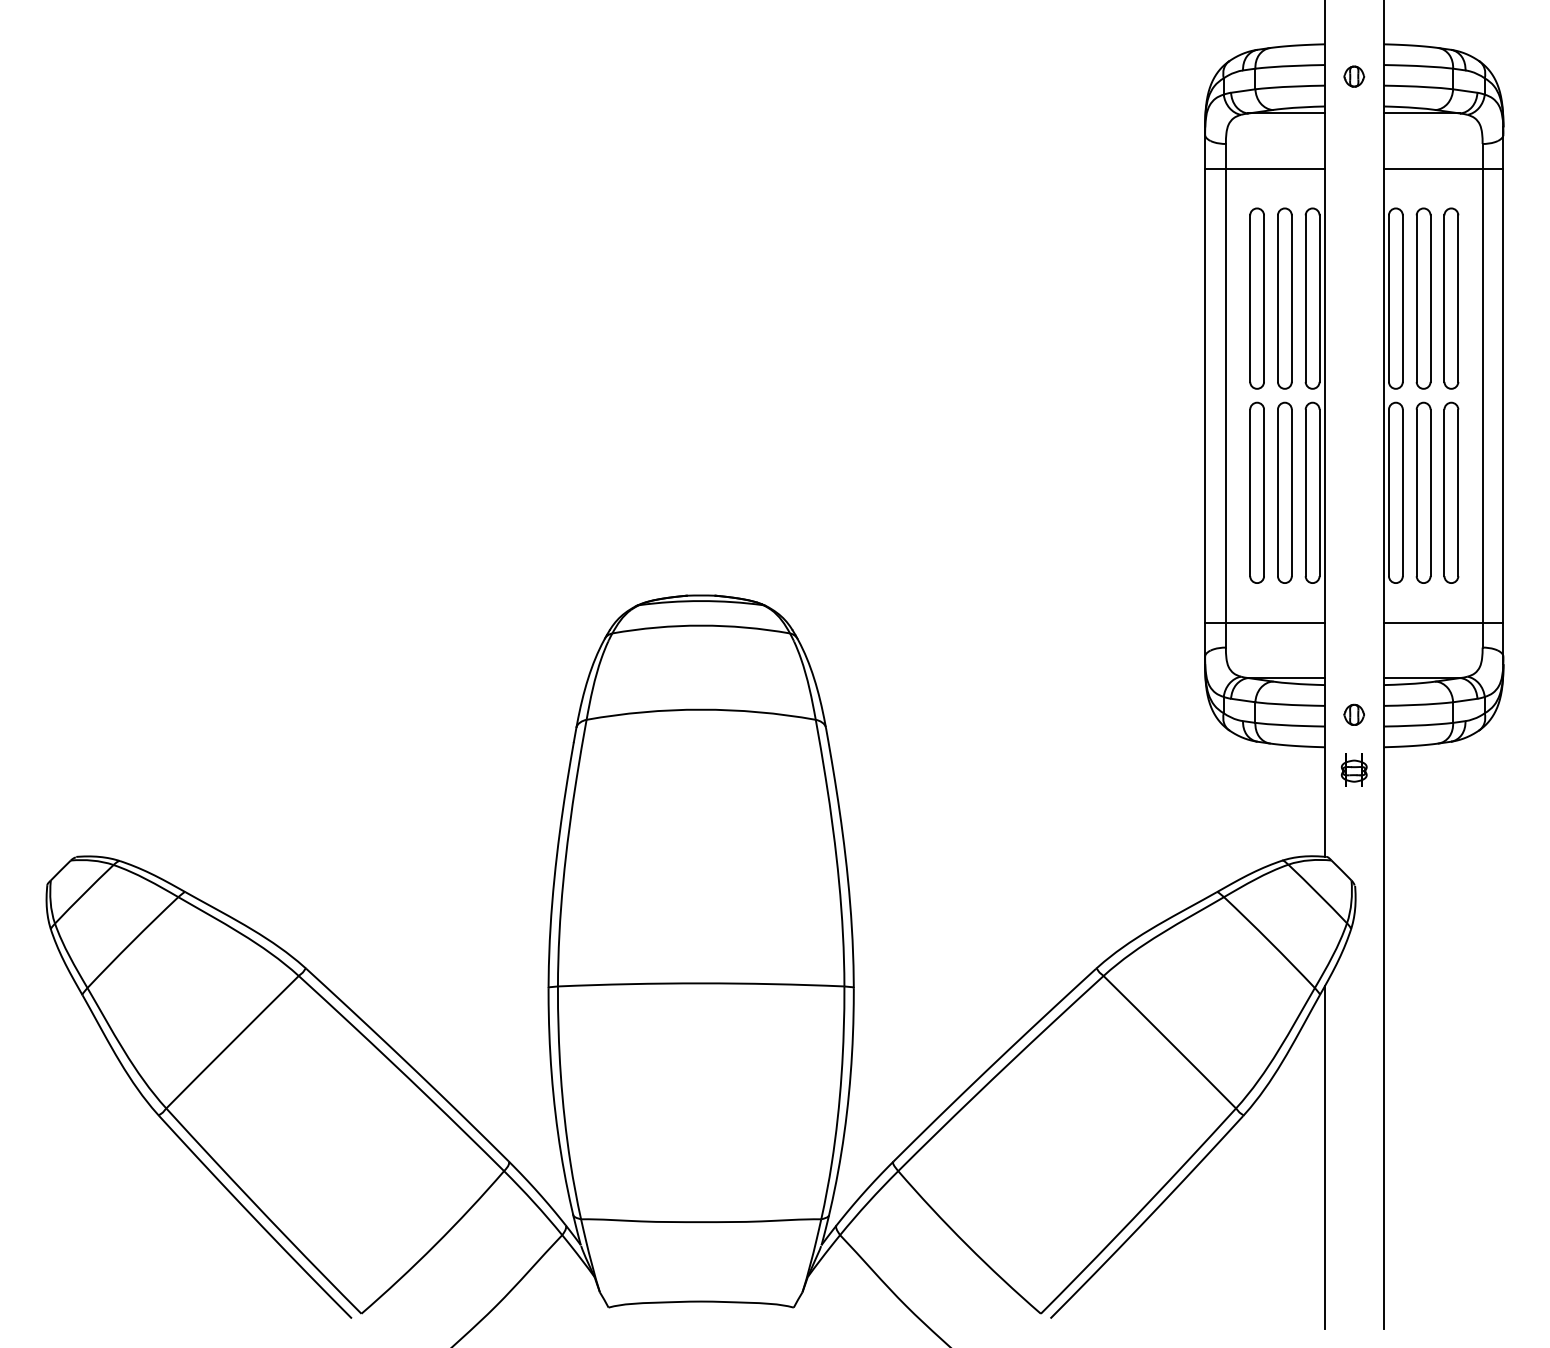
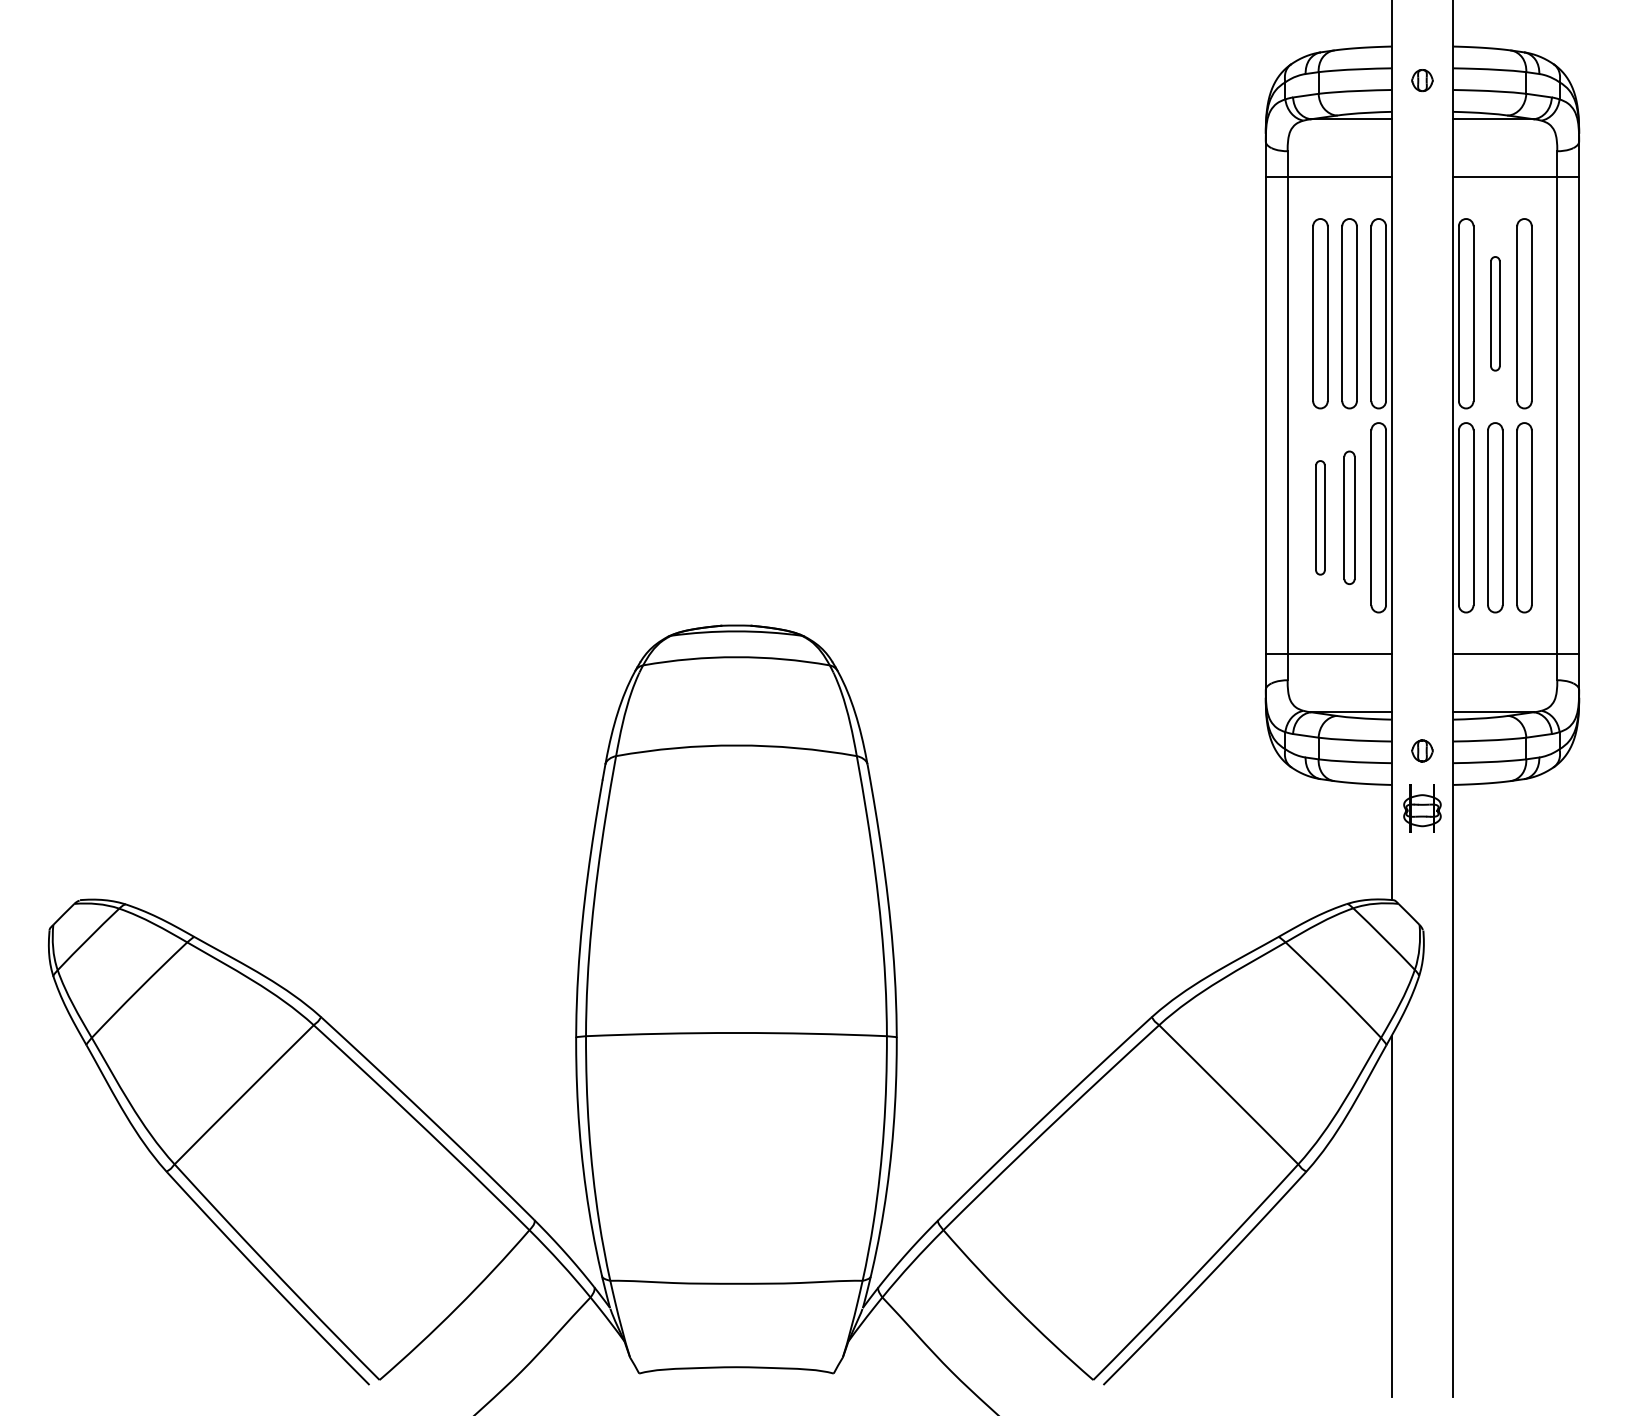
part: (1423, 298) -> (1495, 313), size x0.6
part: (1257, 492) -> (1320, 517), size x0.6
part: (1284, 492) -> (1349, 517), size x0.7
part: (1354, 769) -> (1422, 808), size x1.4

